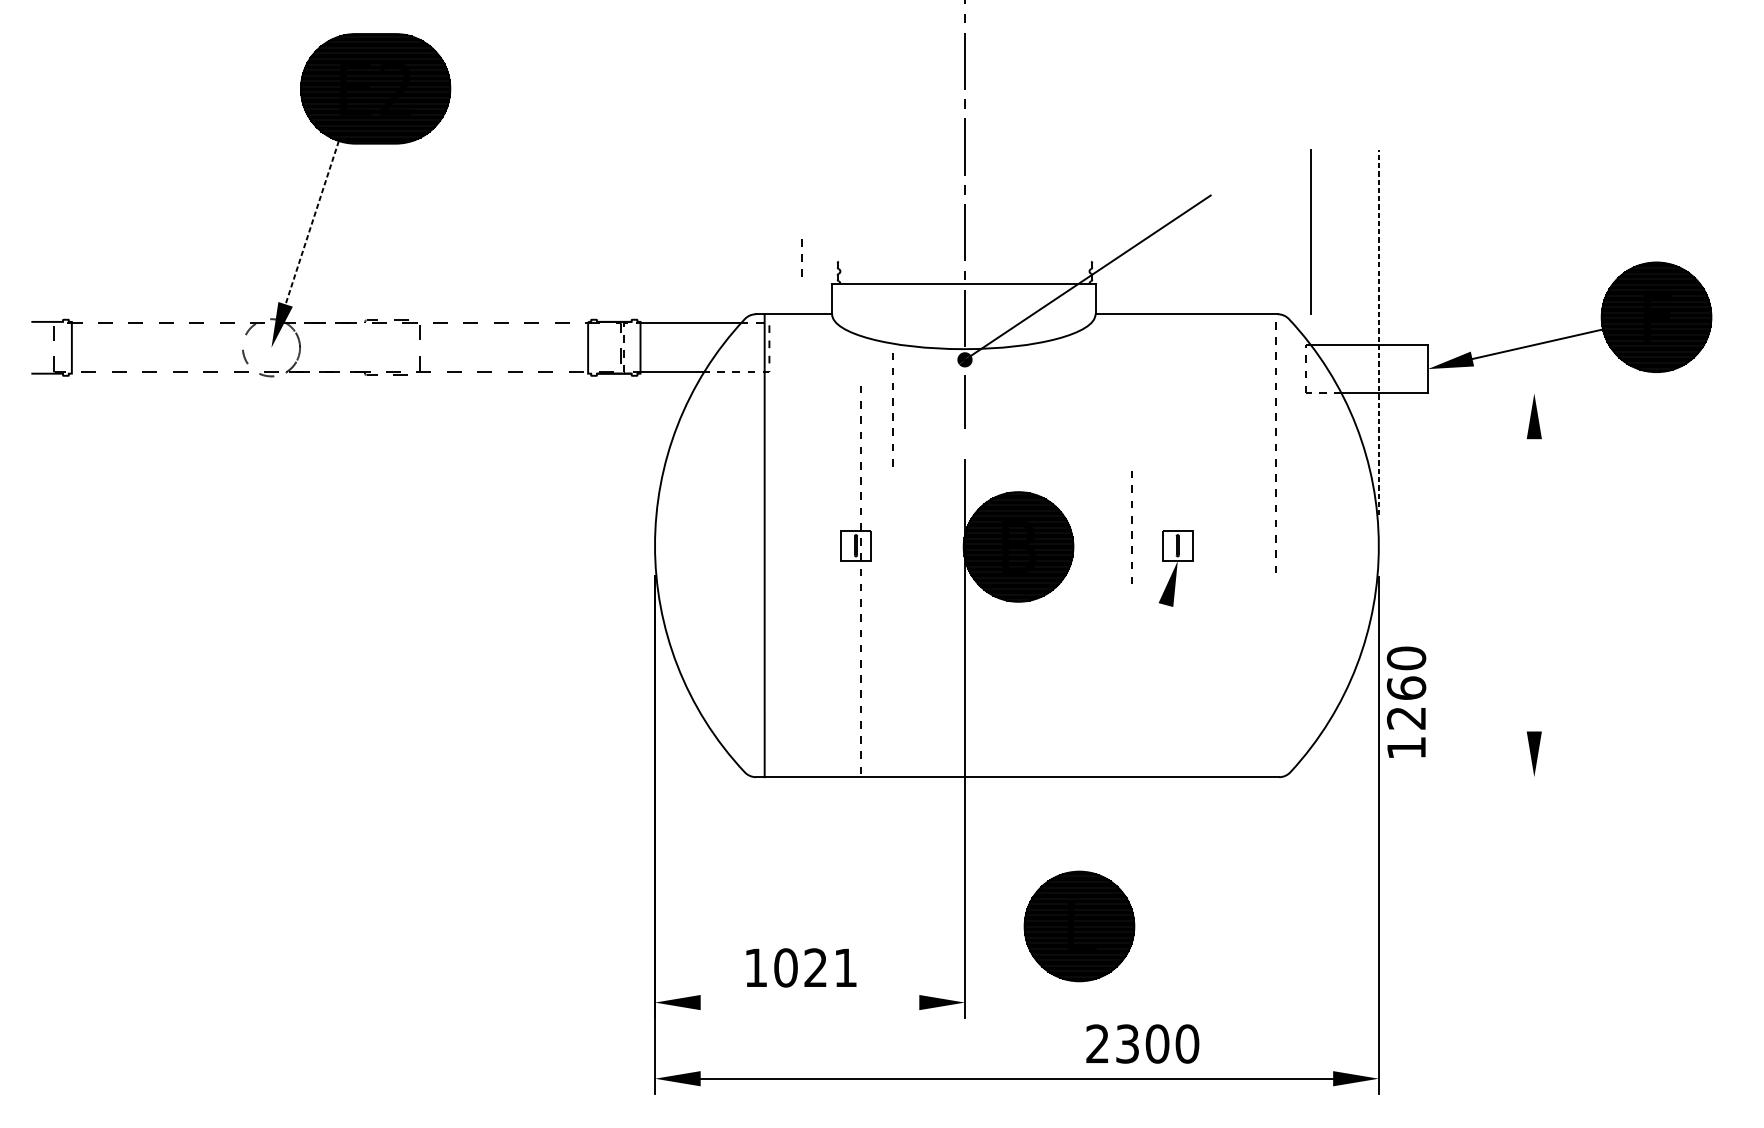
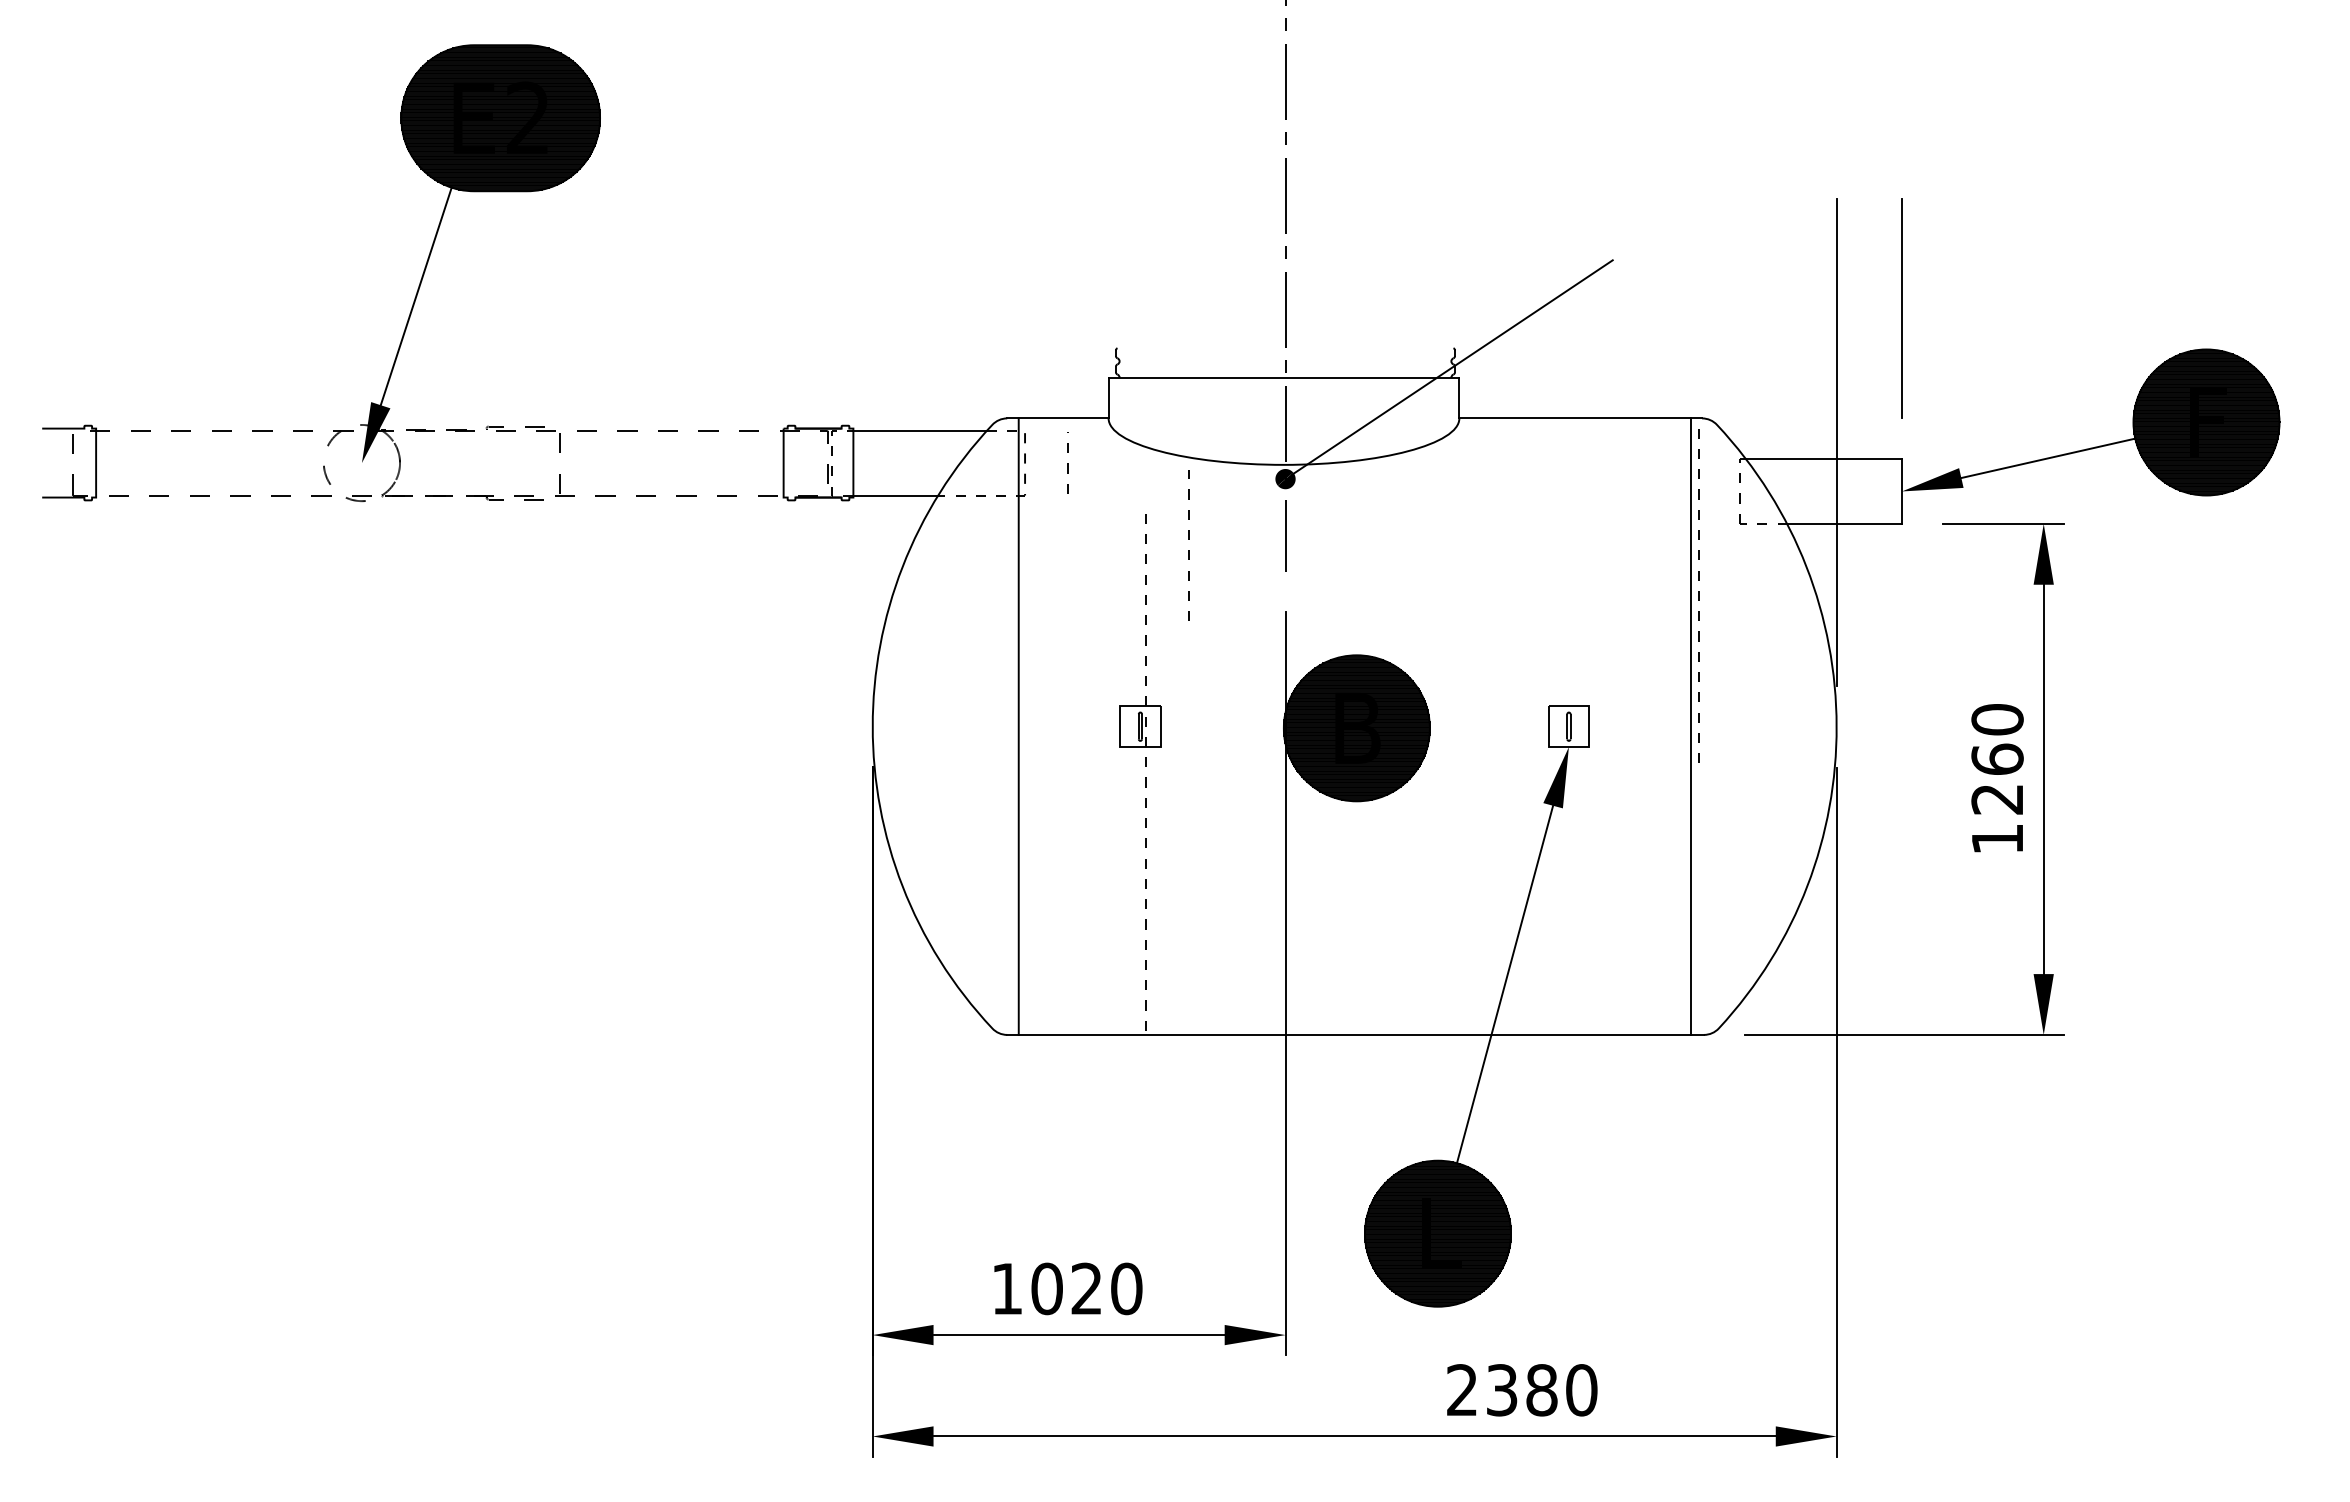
line: (312, 222) -> (416, 296), dashed -> solid
line: (1310, 231) -> (1901, 308), moved
line: (801, 254) -> (1067, 463), moved
line: (1378, 332) -> (1836, 442), dashed -> solid
line: (1504, 393) -> (2003, 523), added
line: (1131, 531) -> (1507, 707), removed
line: (1269, 545) -> (1690, 726), added
line: (1534, 585) -> (2043, 779), added
text: (1406, 702) -> (1997, 778), moved
line: (1129, 739) -> (1504, 984), added
line: (1429, 776) -> (1904, 1034), added
text: (845, 967) -> (1126, 1288), 1021 -> 1020
line: (809, 1002) -> (1078, 1335), added
text: (1157, 1044) -> (1541, 1390), 2300 -> 2380

